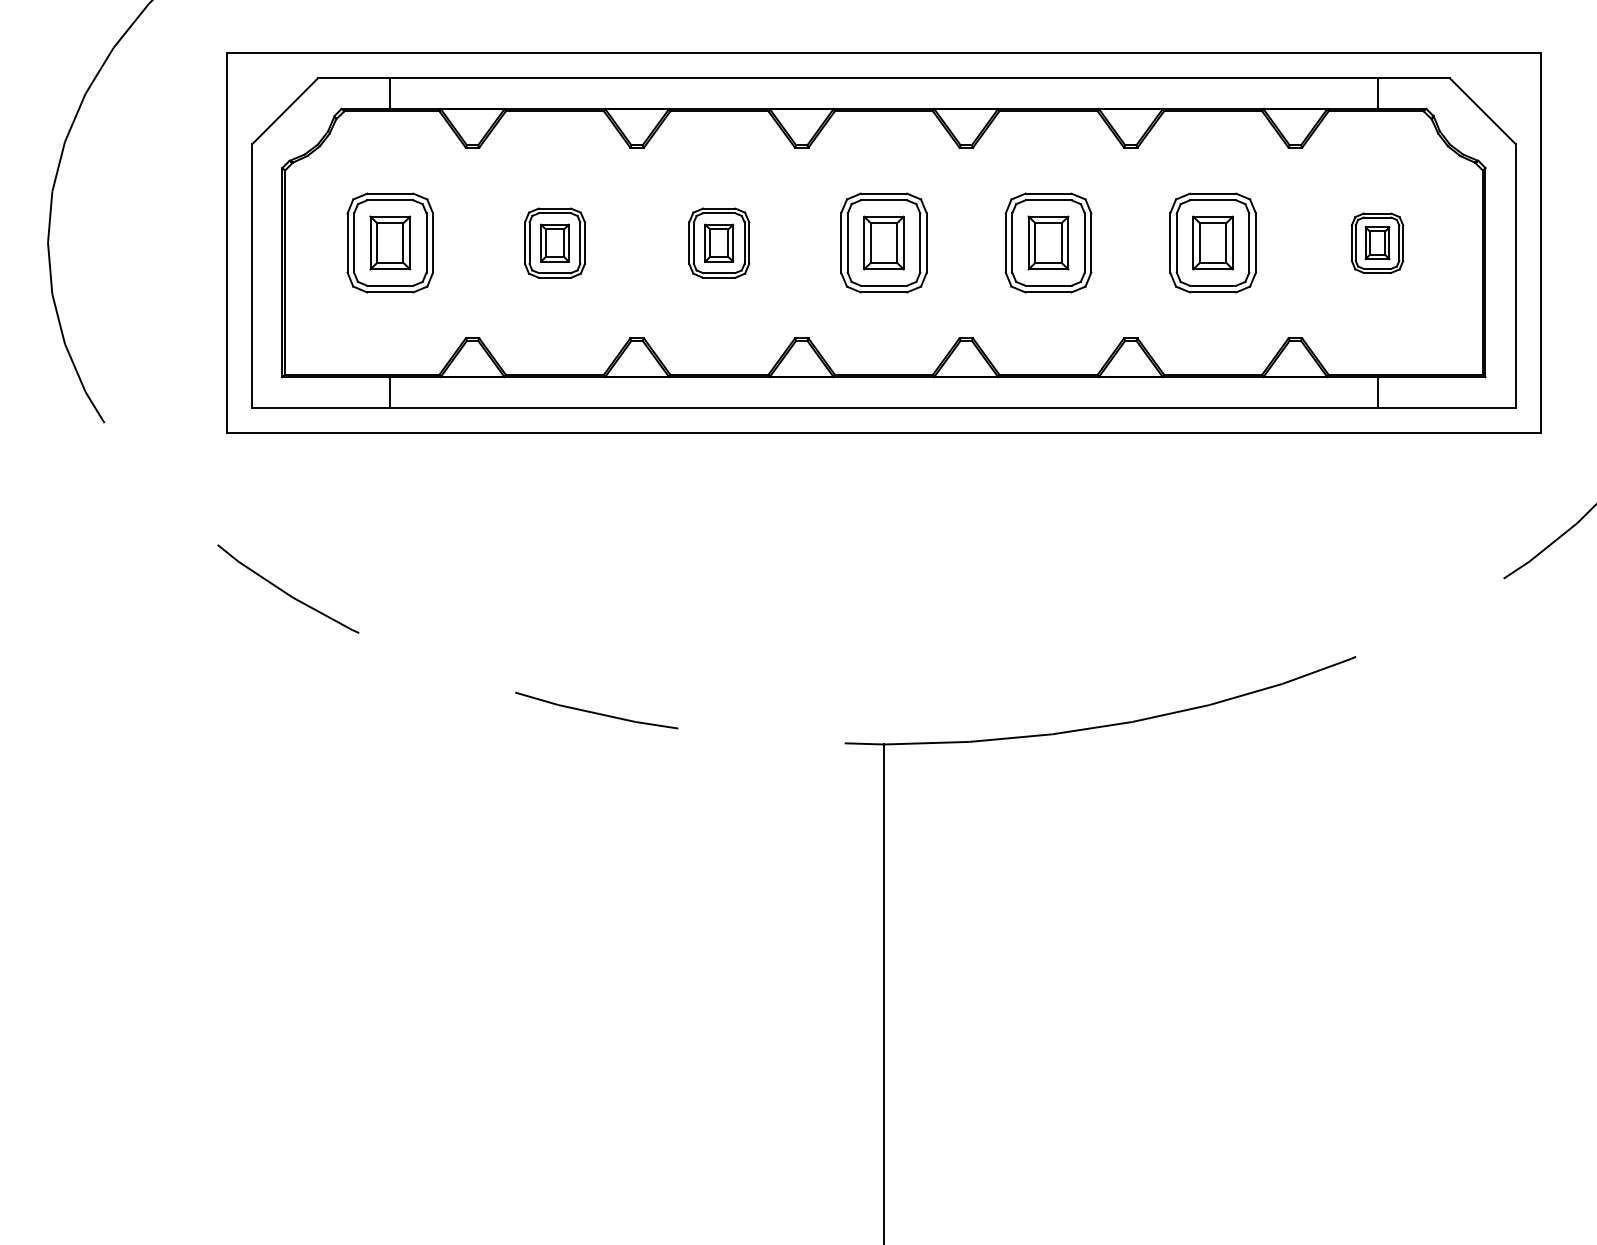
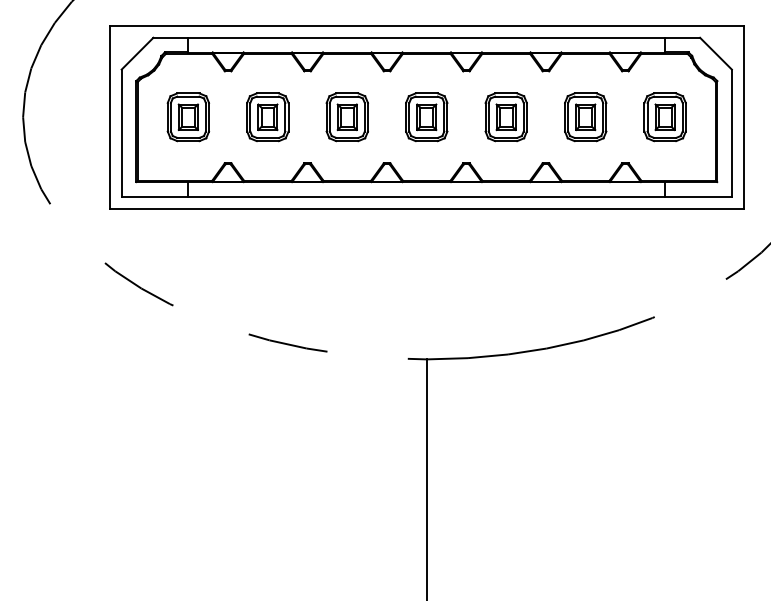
part: (554, 243) -> (267, 117), size x1.43
part: (717, 243) -> (346, 117), size x1.43
part: (1376, 243) -> (664, 117), size x1.67

